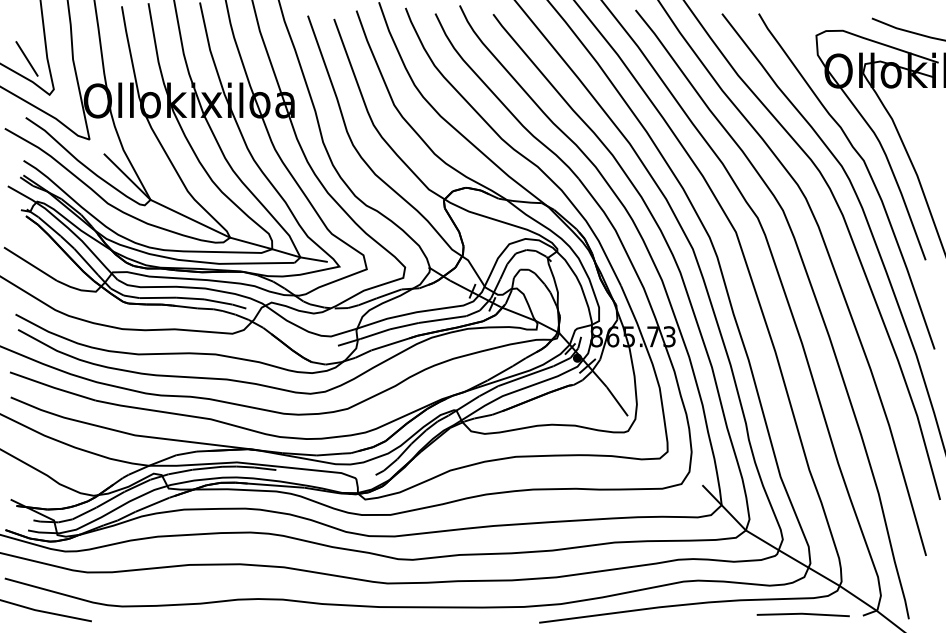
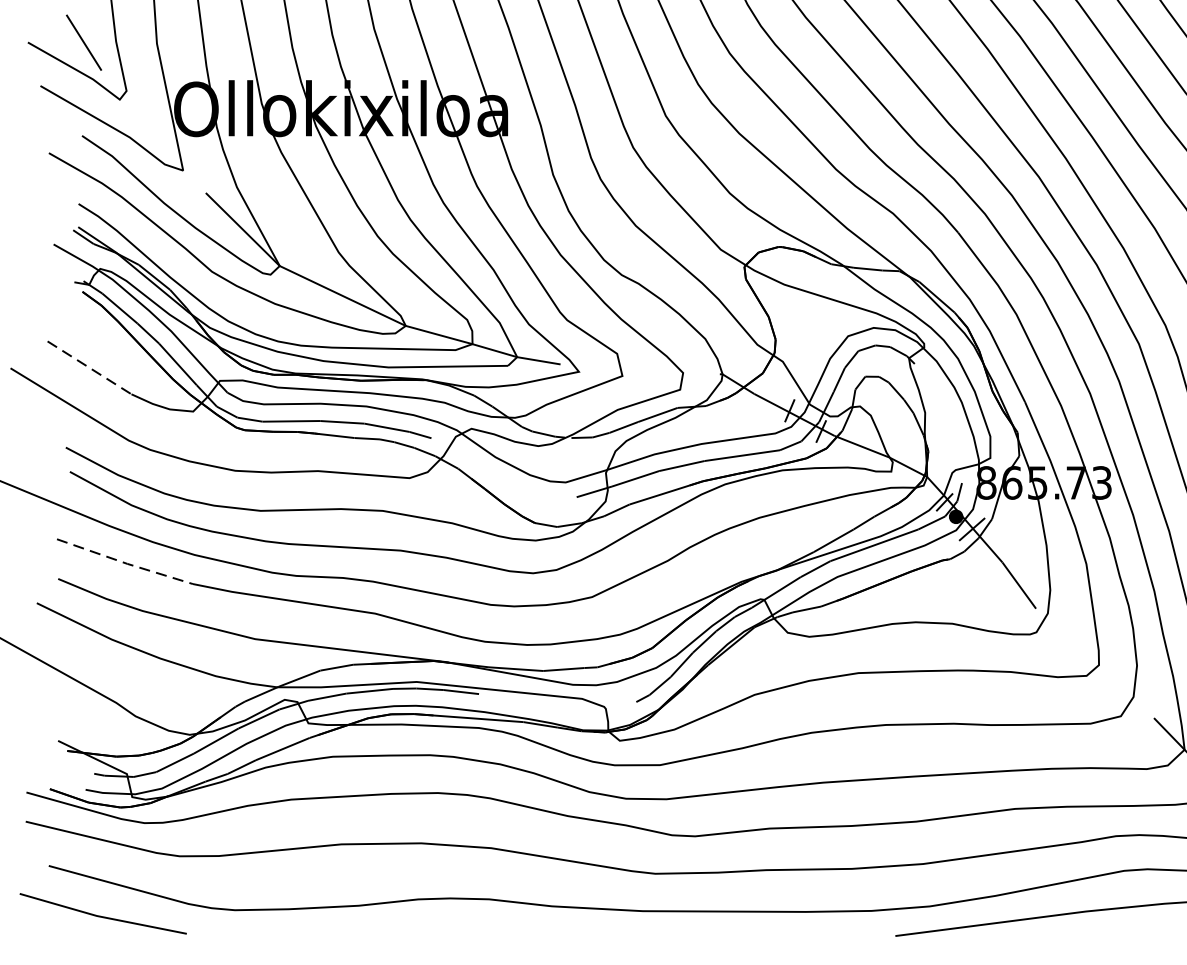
line: (30, 264) -> (89, 368), solid -> dashed
line: (53, 387) -> (125, 563), solid -> dashed

